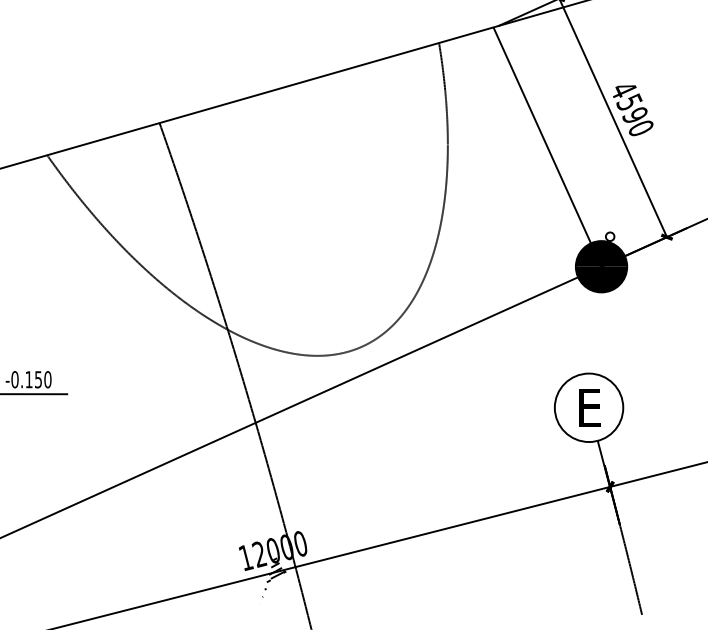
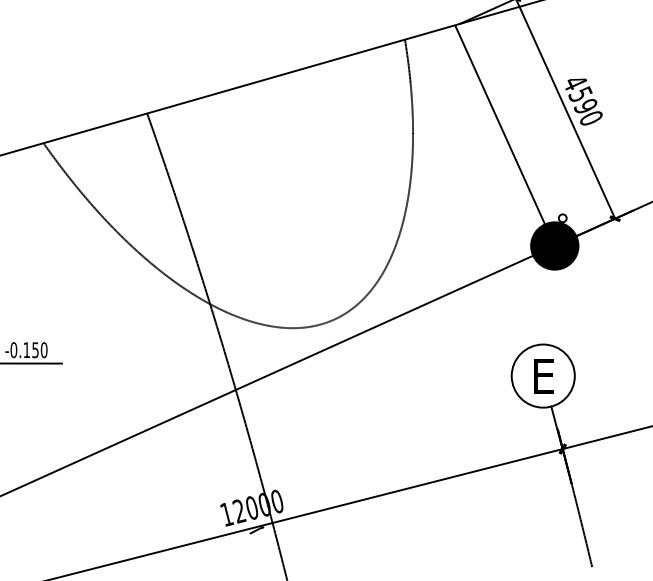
hatch: (271, 580) -> (250, 535), removed

